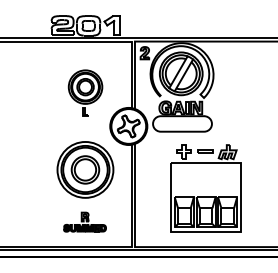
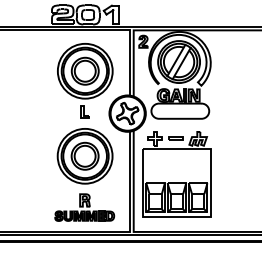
part: (85, 92) -> (85, 80), size x1.67
part: (205, 188) -> (176, 174), moved
part: (84, 221) -> (84, 206), size x1.43

